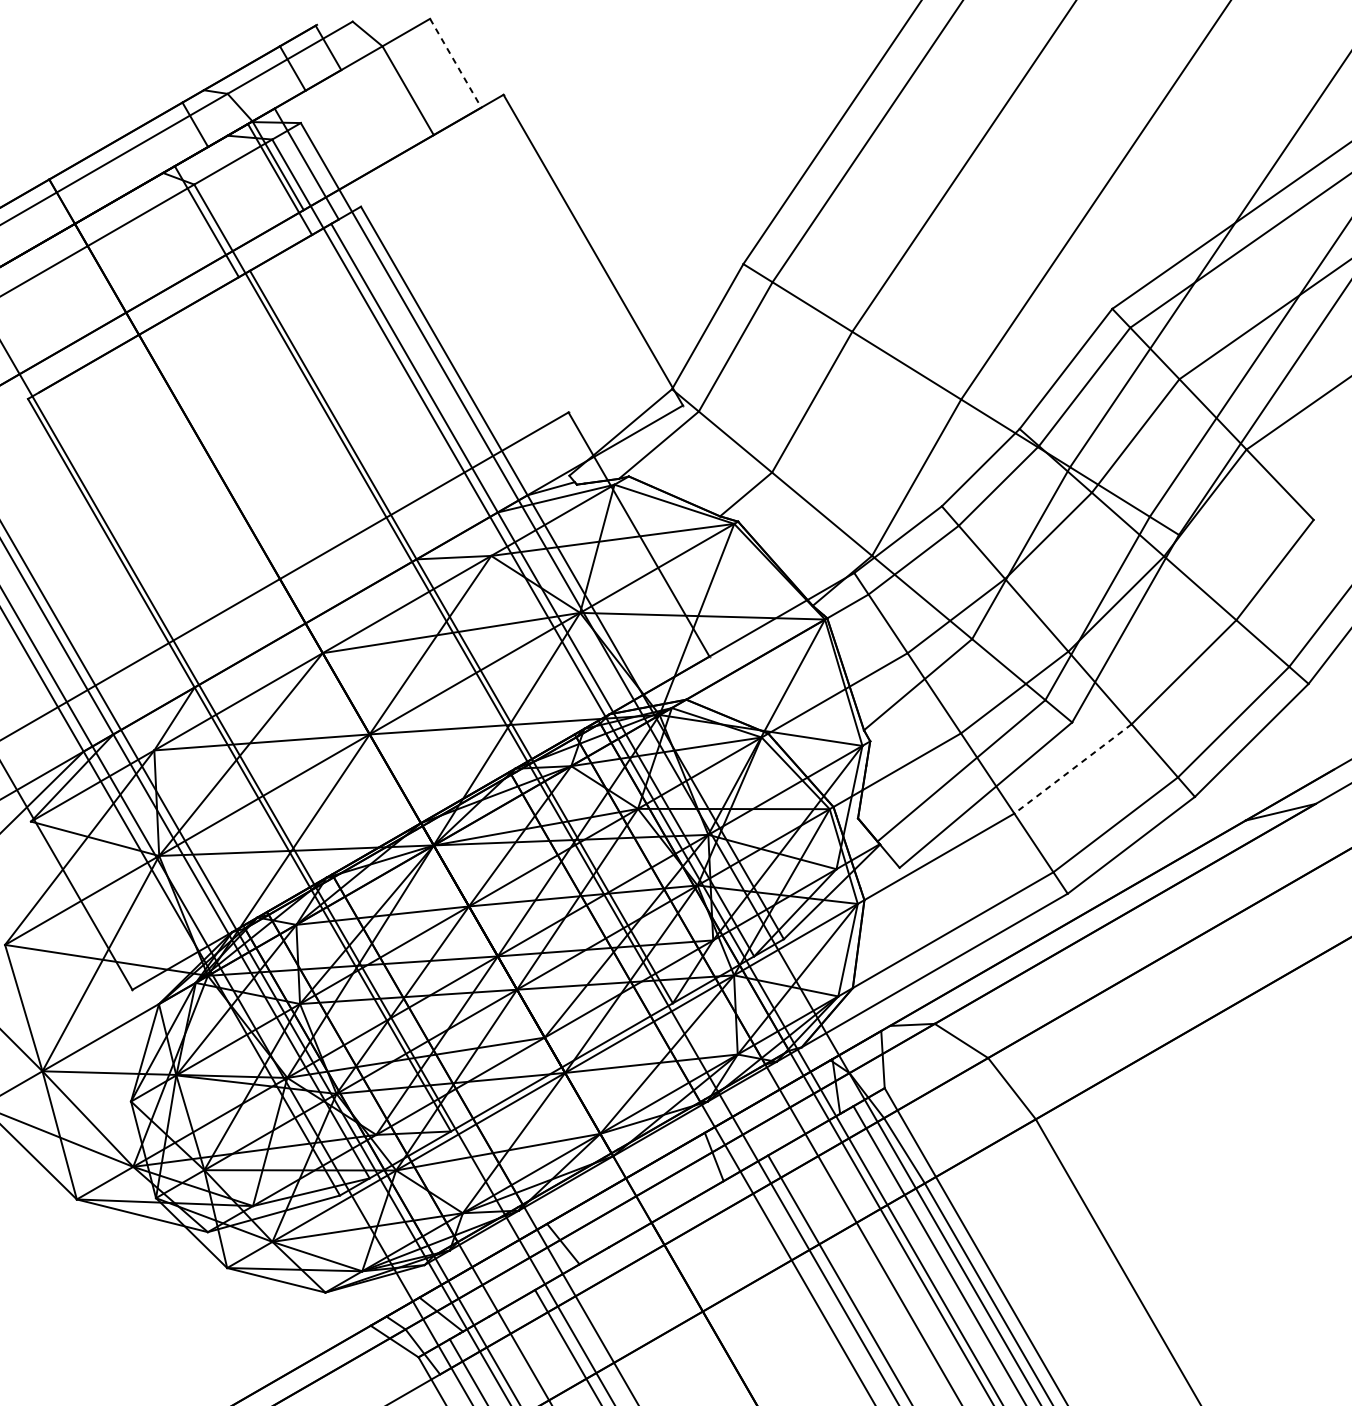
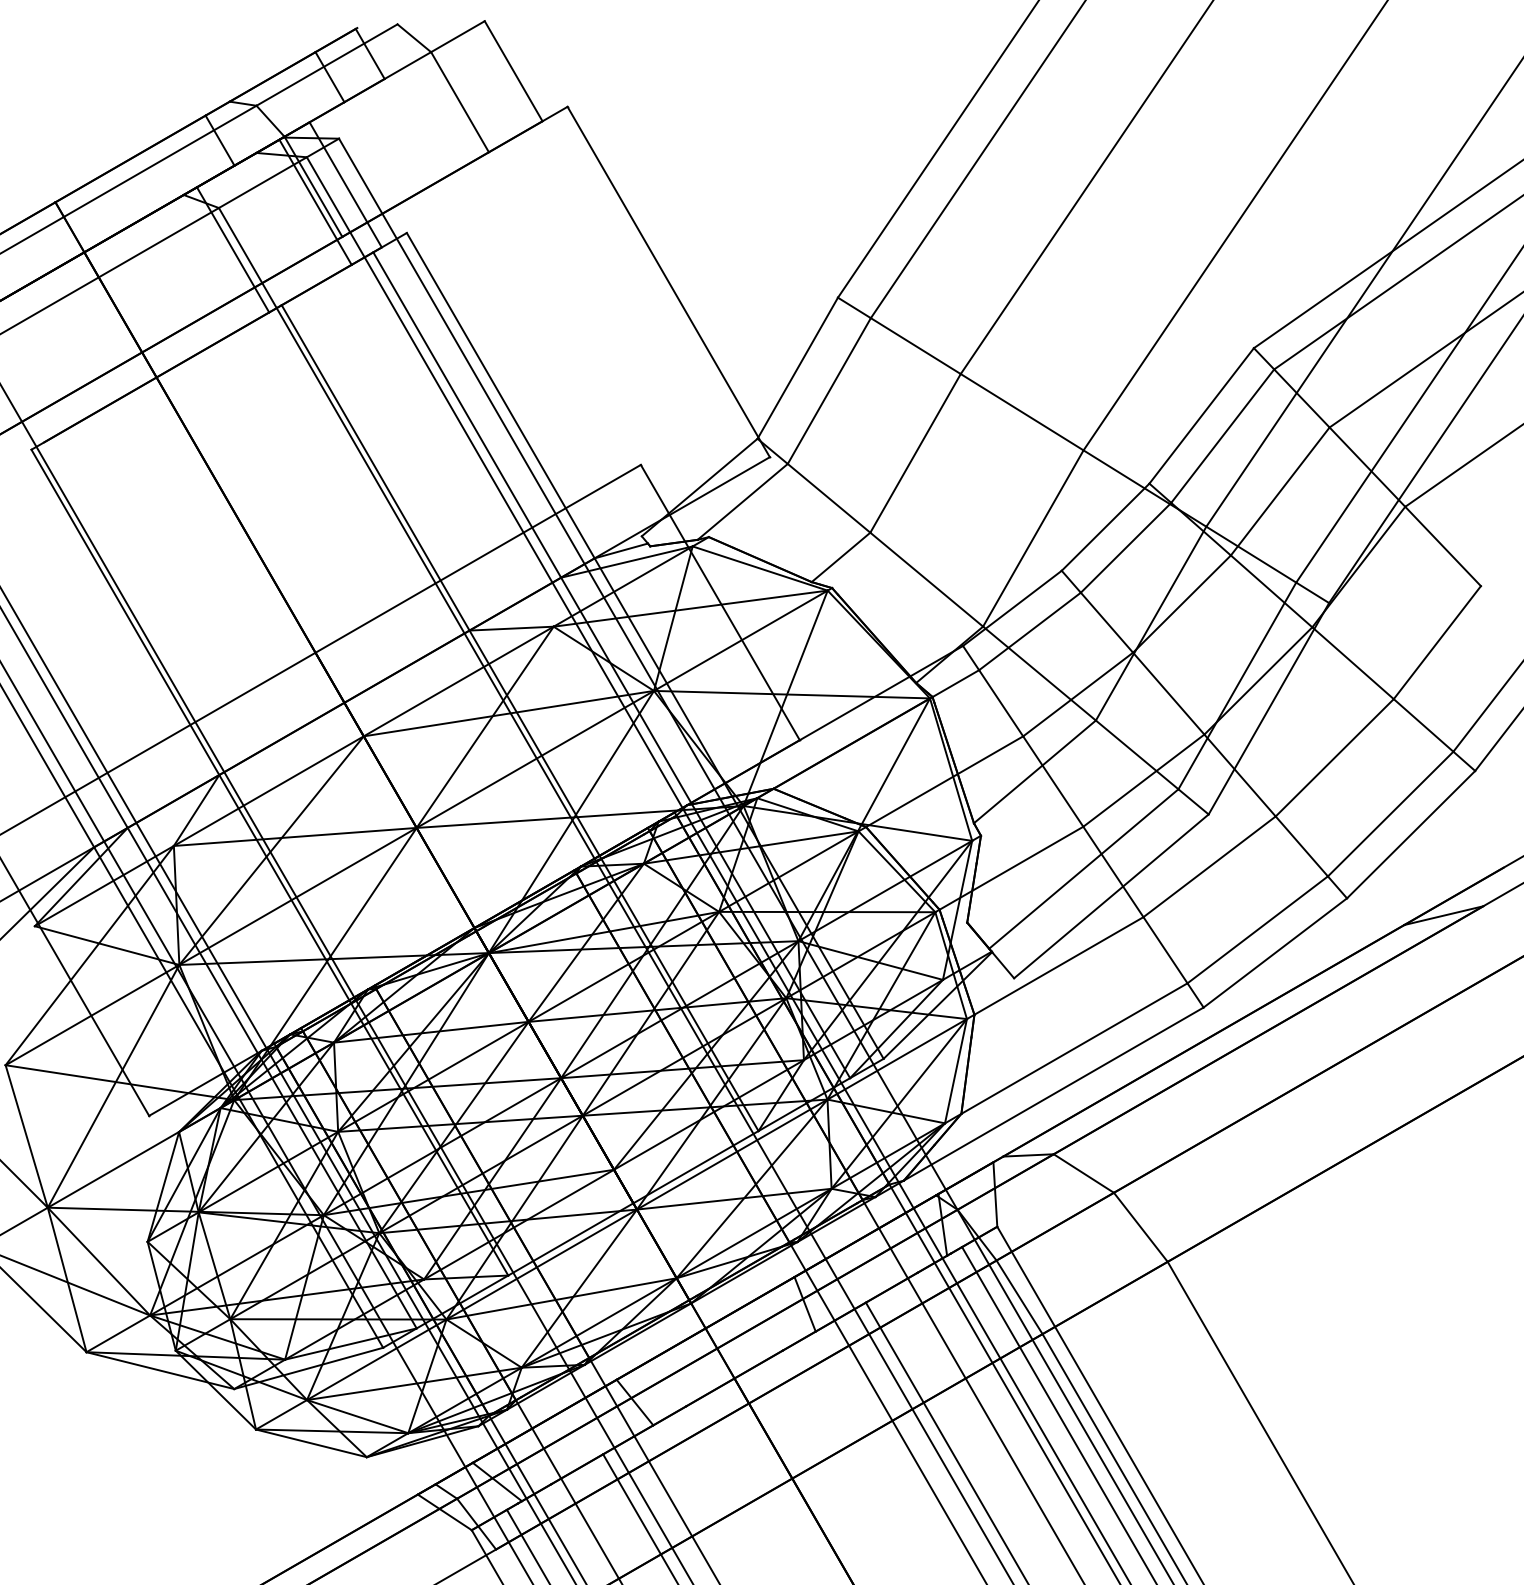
line: (455, 63) -> (513, 71), dashed -> solid
line: (1072, 769) -> (1209, 867), dashed -> solid

